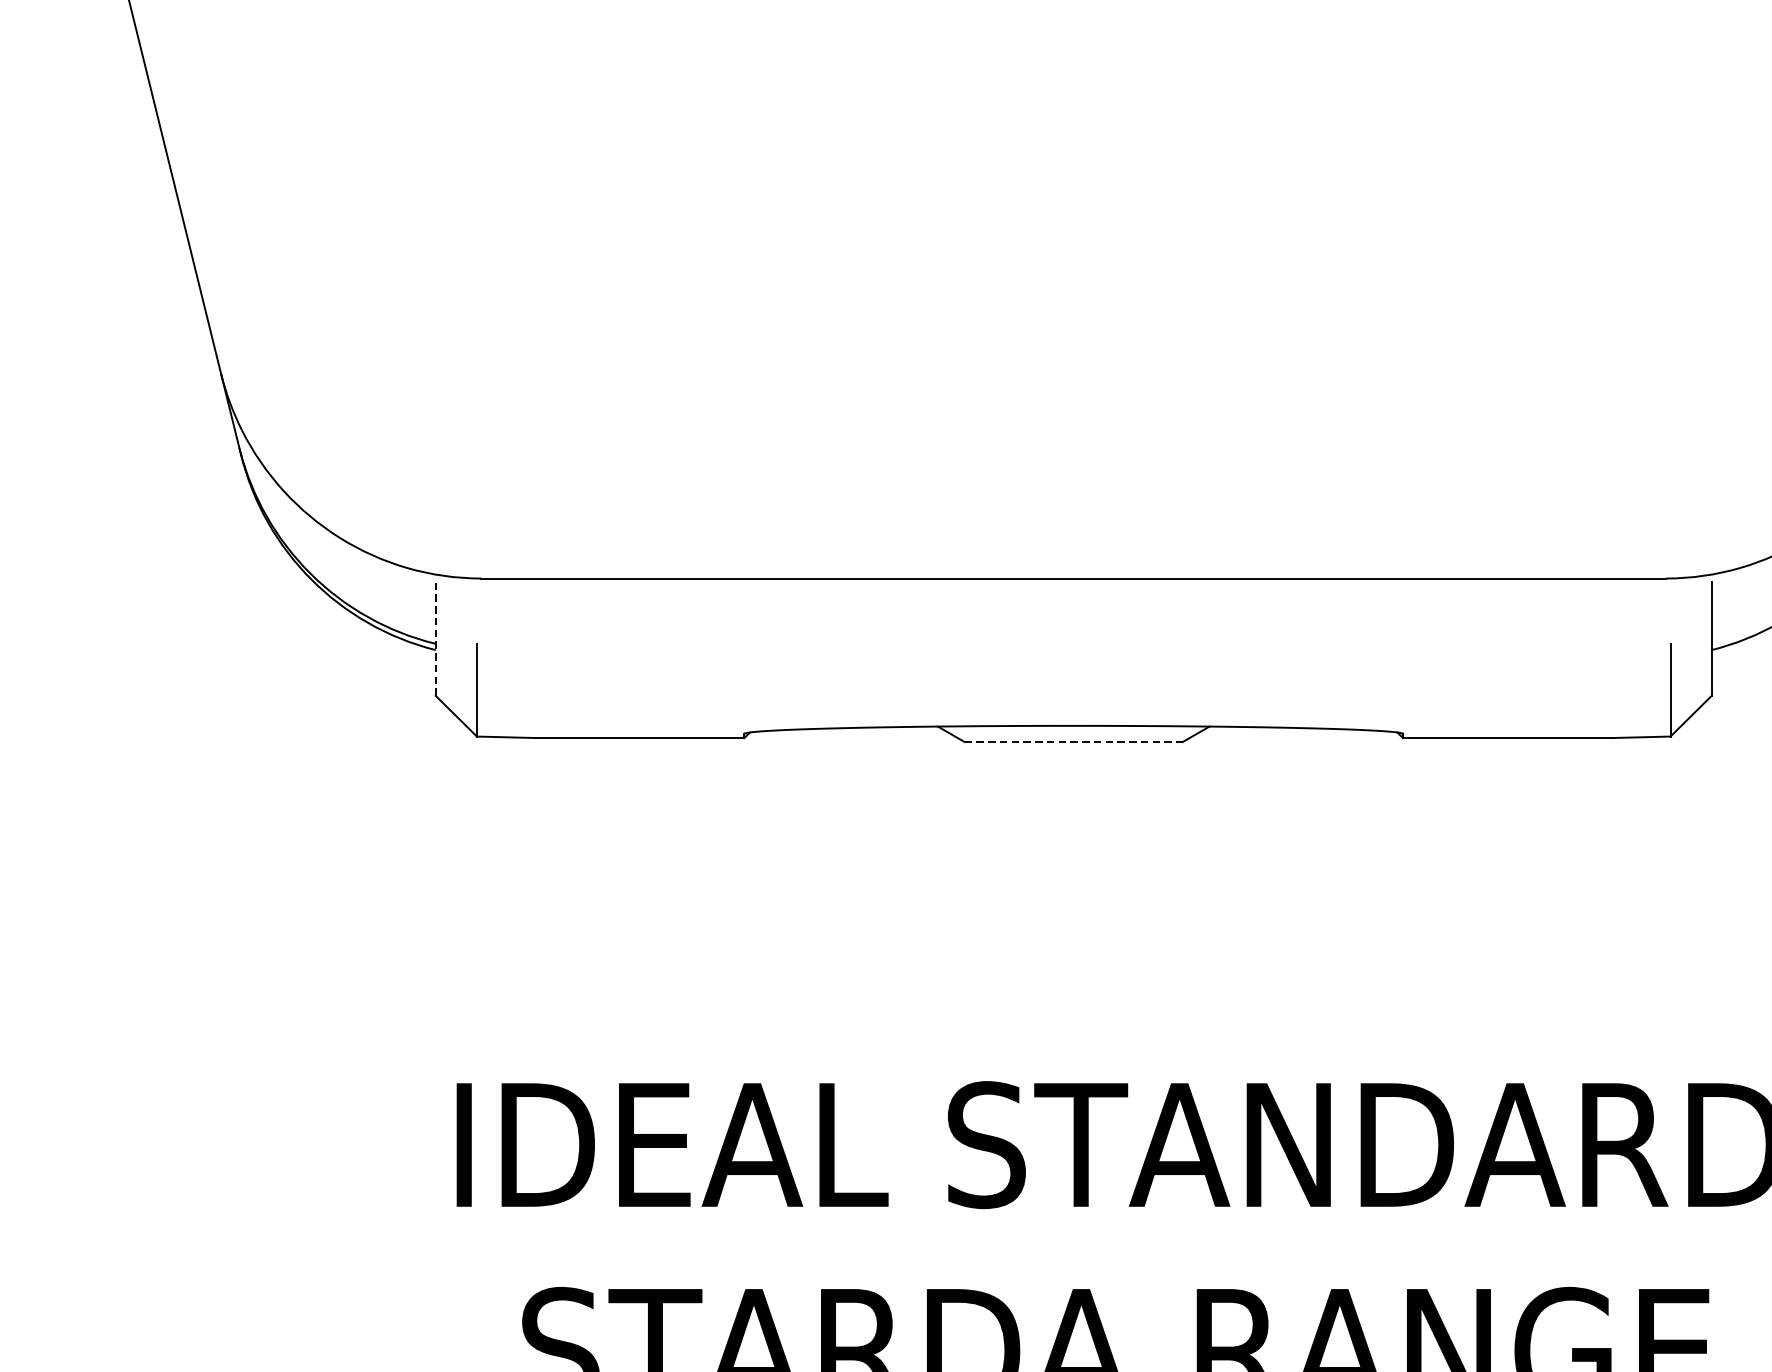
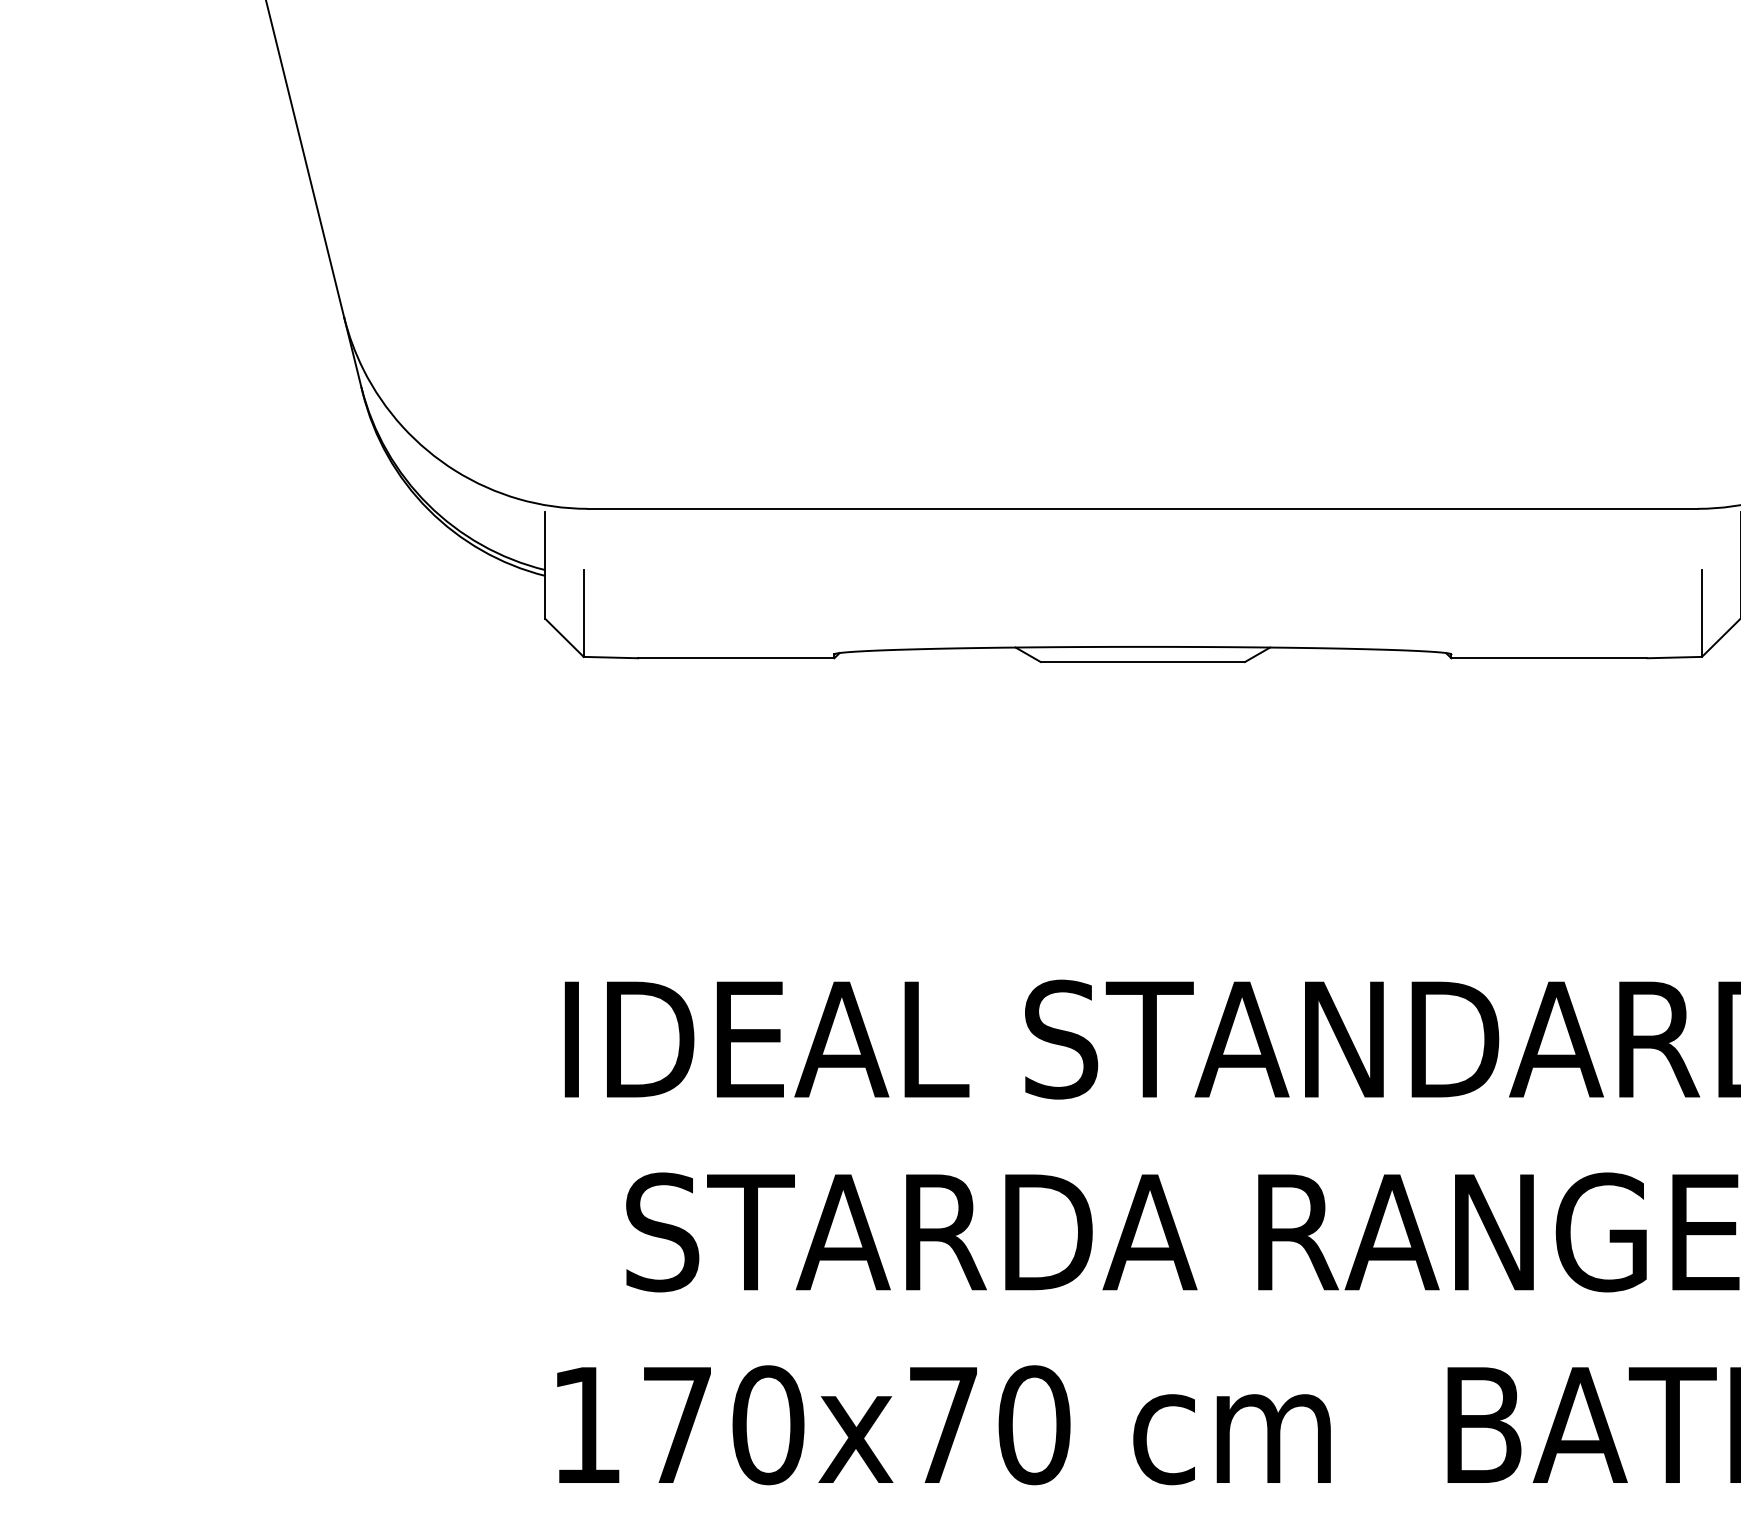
line: (436, 639) -> (545, 565), dashed -> solid
line: (1074, 742) -> (1143, 662), dashed -> solid

